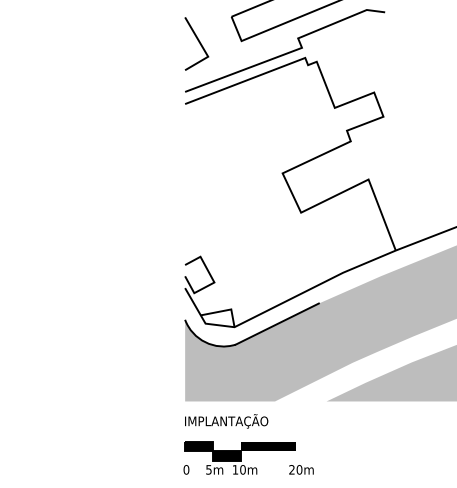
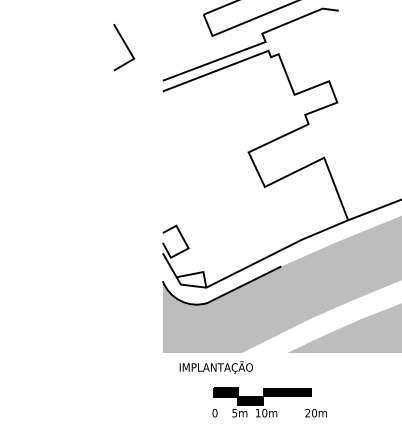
line: (198, 42) -> (125, 46), moved
text: (225, 421) -> (215, 367), moved
part: (248, 457) -> (269, 402), moved

